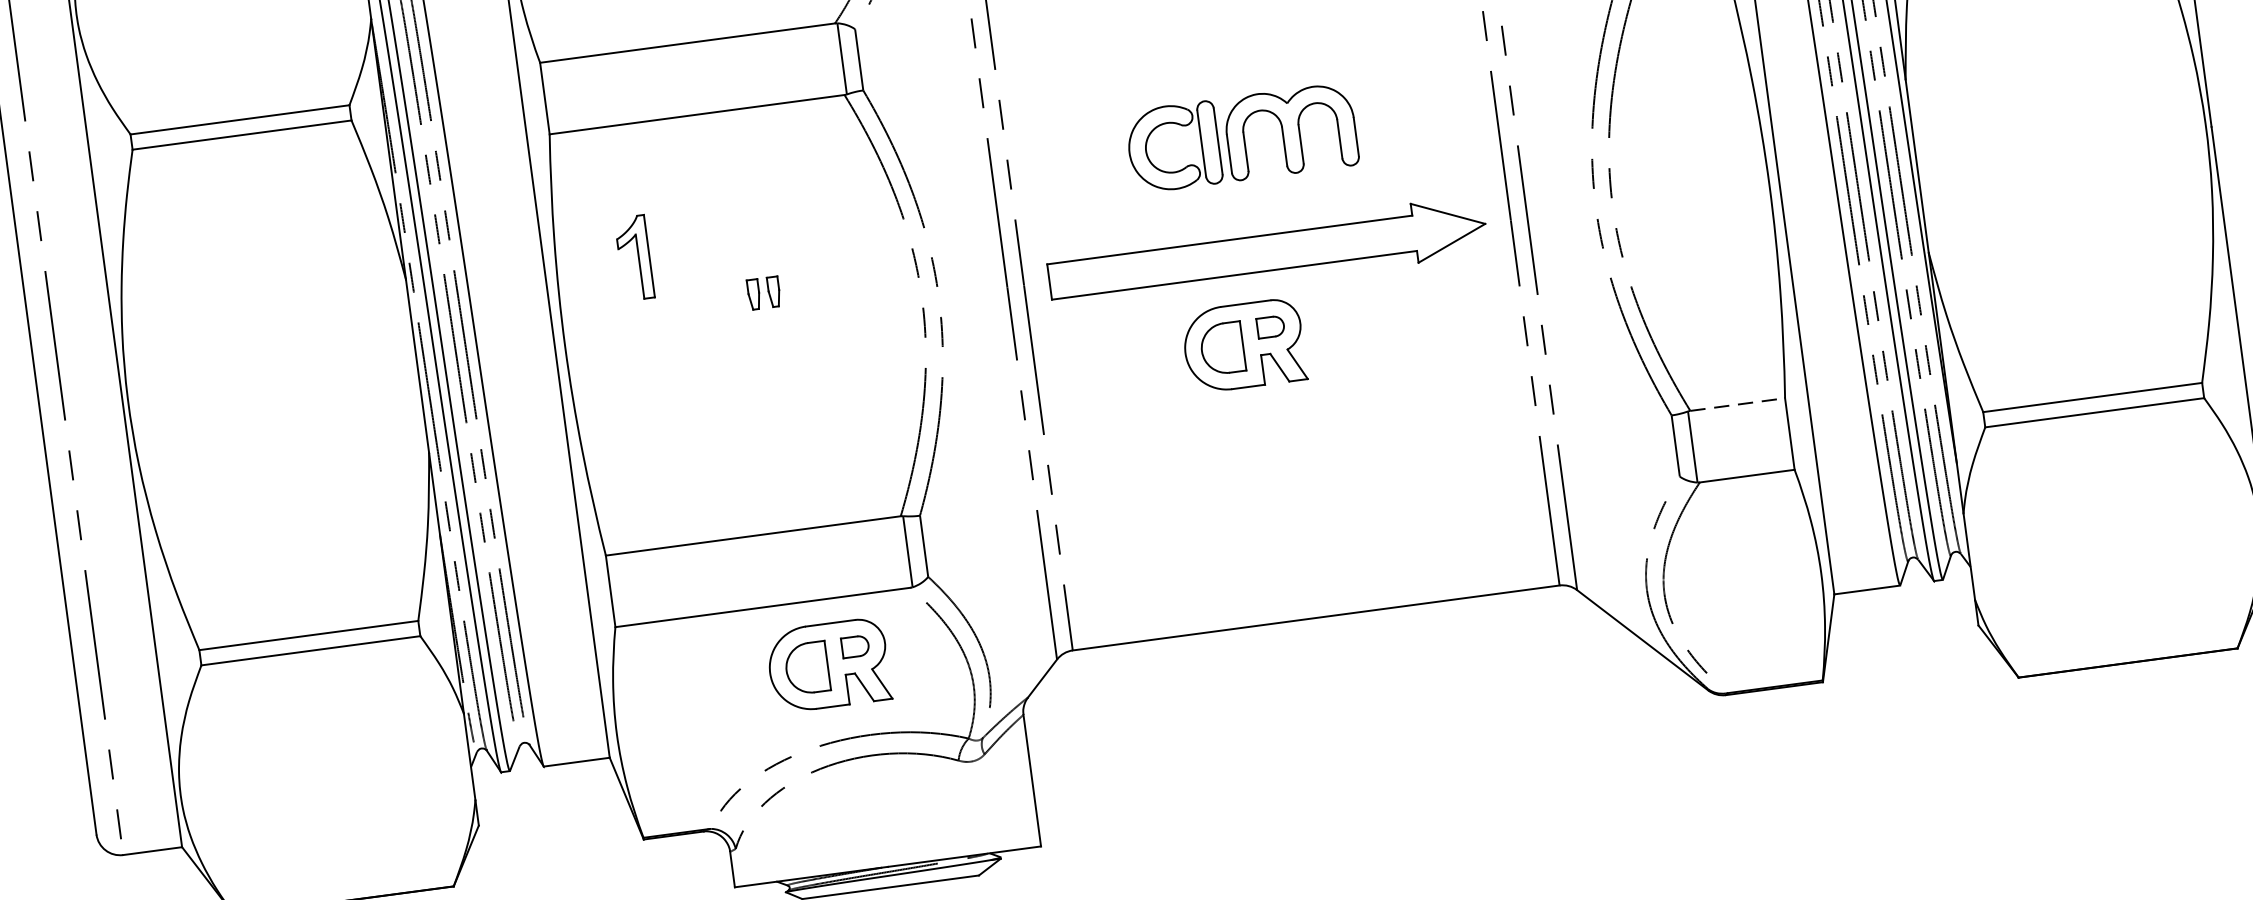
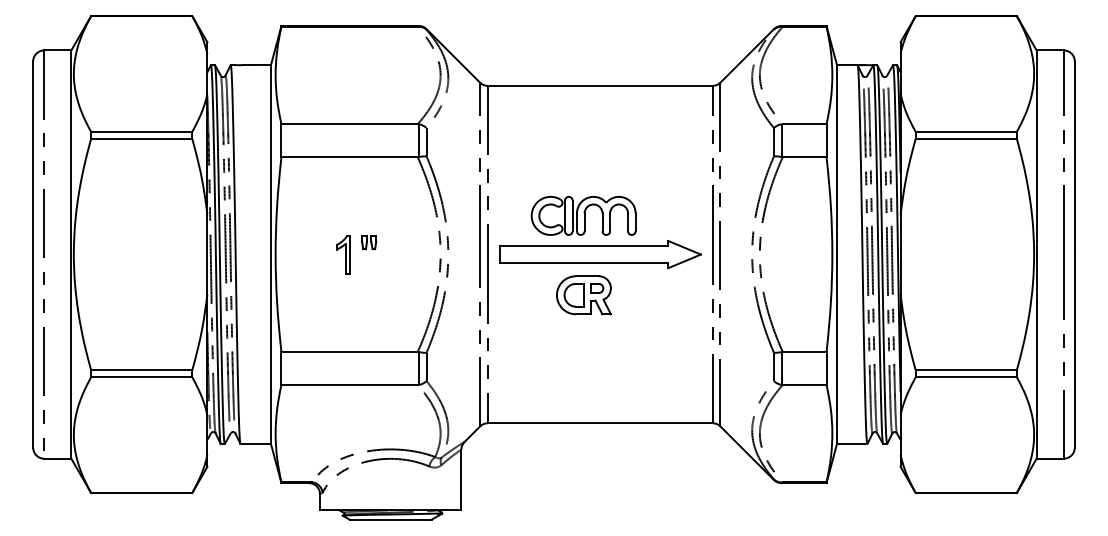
part: (1241, 137) -> (583, 215), moved
part: (634, 257) -> (343, 254), moved
line: (1737, 403) -> (804, 351), dashed -> solid
part: (827, 665) -> (375, 415), removed

